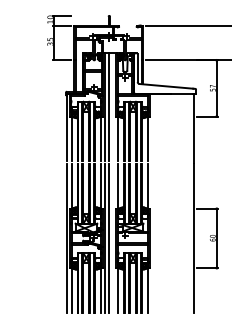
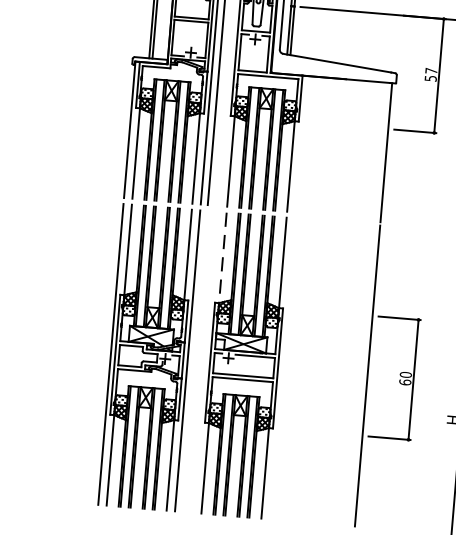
line: (118, 186) -> (223, 257), solid -> dashed
line: (108, 238) -> (194, 361), removed

